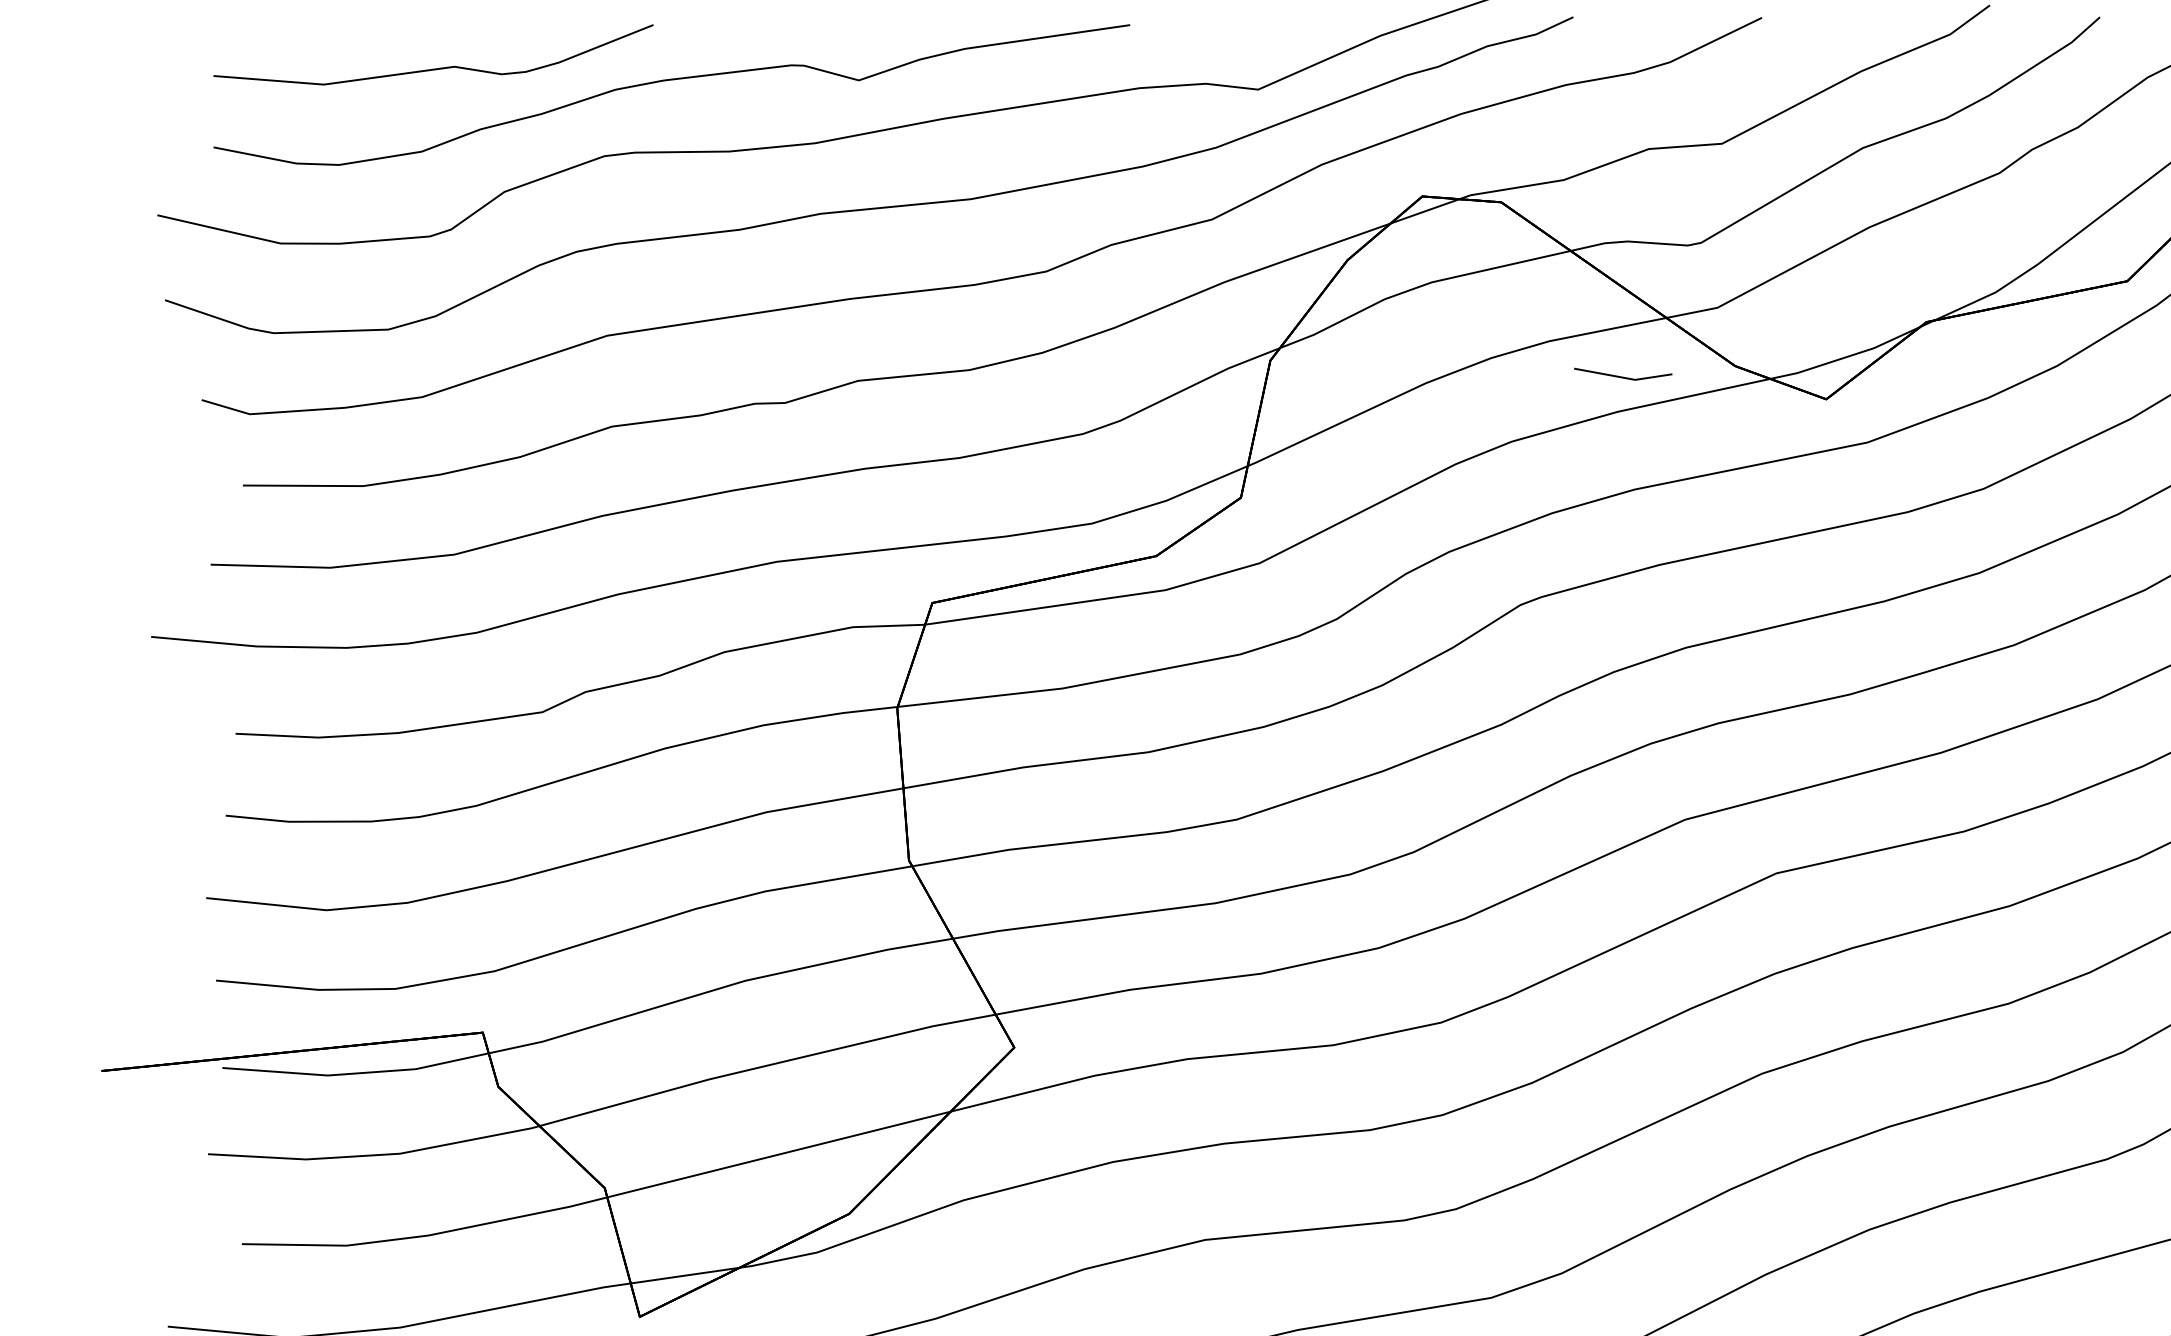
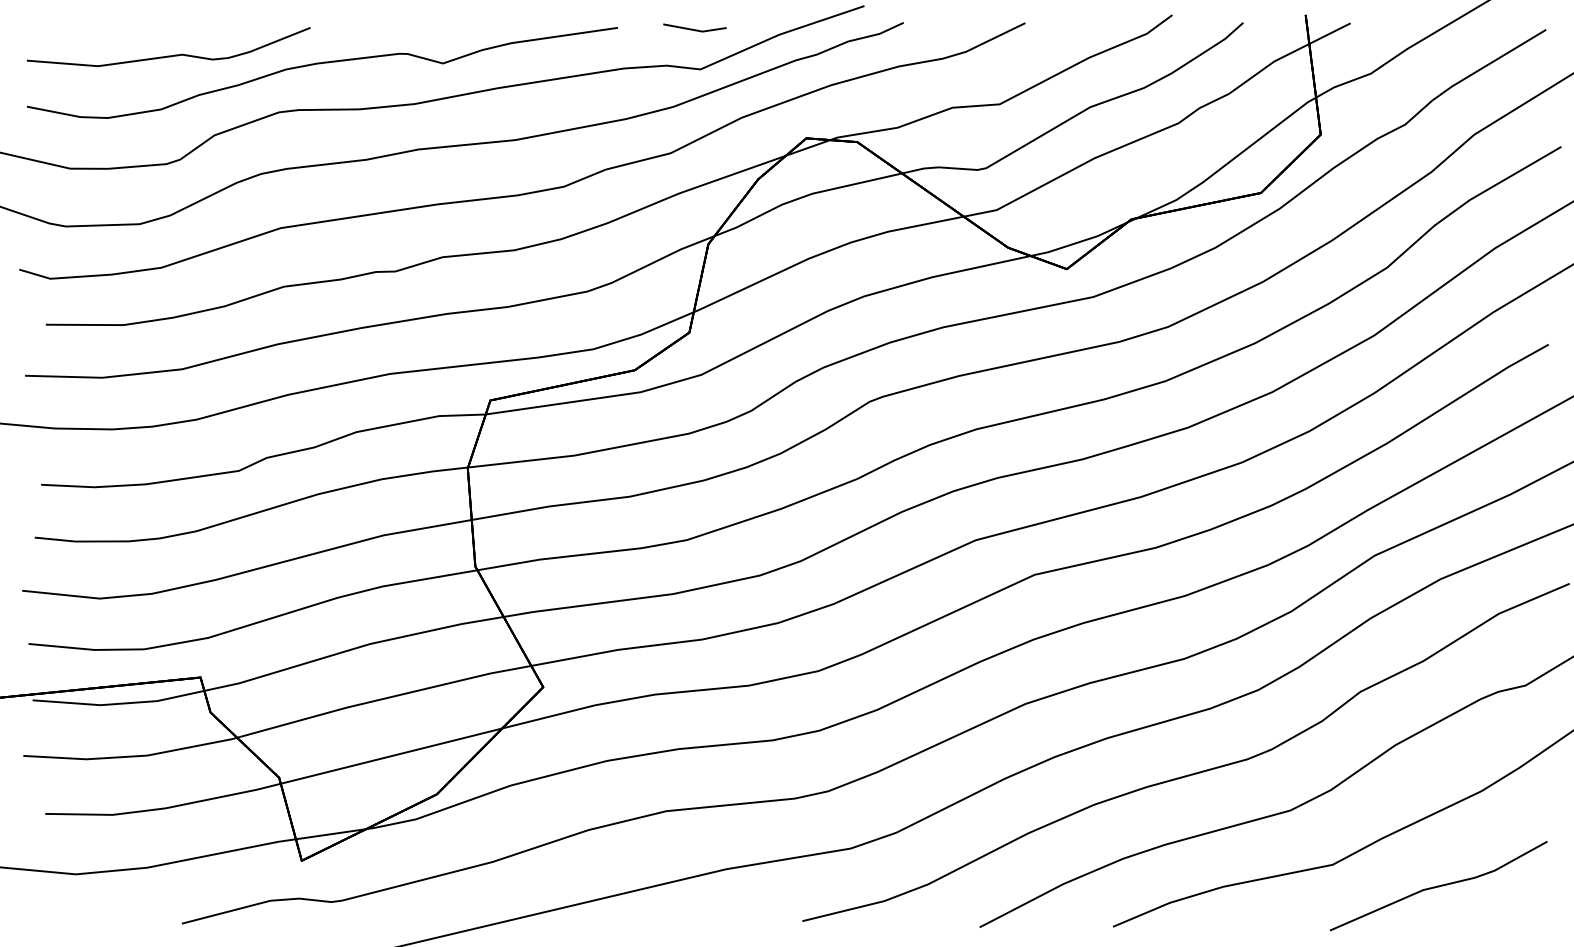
line: (1622, 376) -> (694, 29), moved

